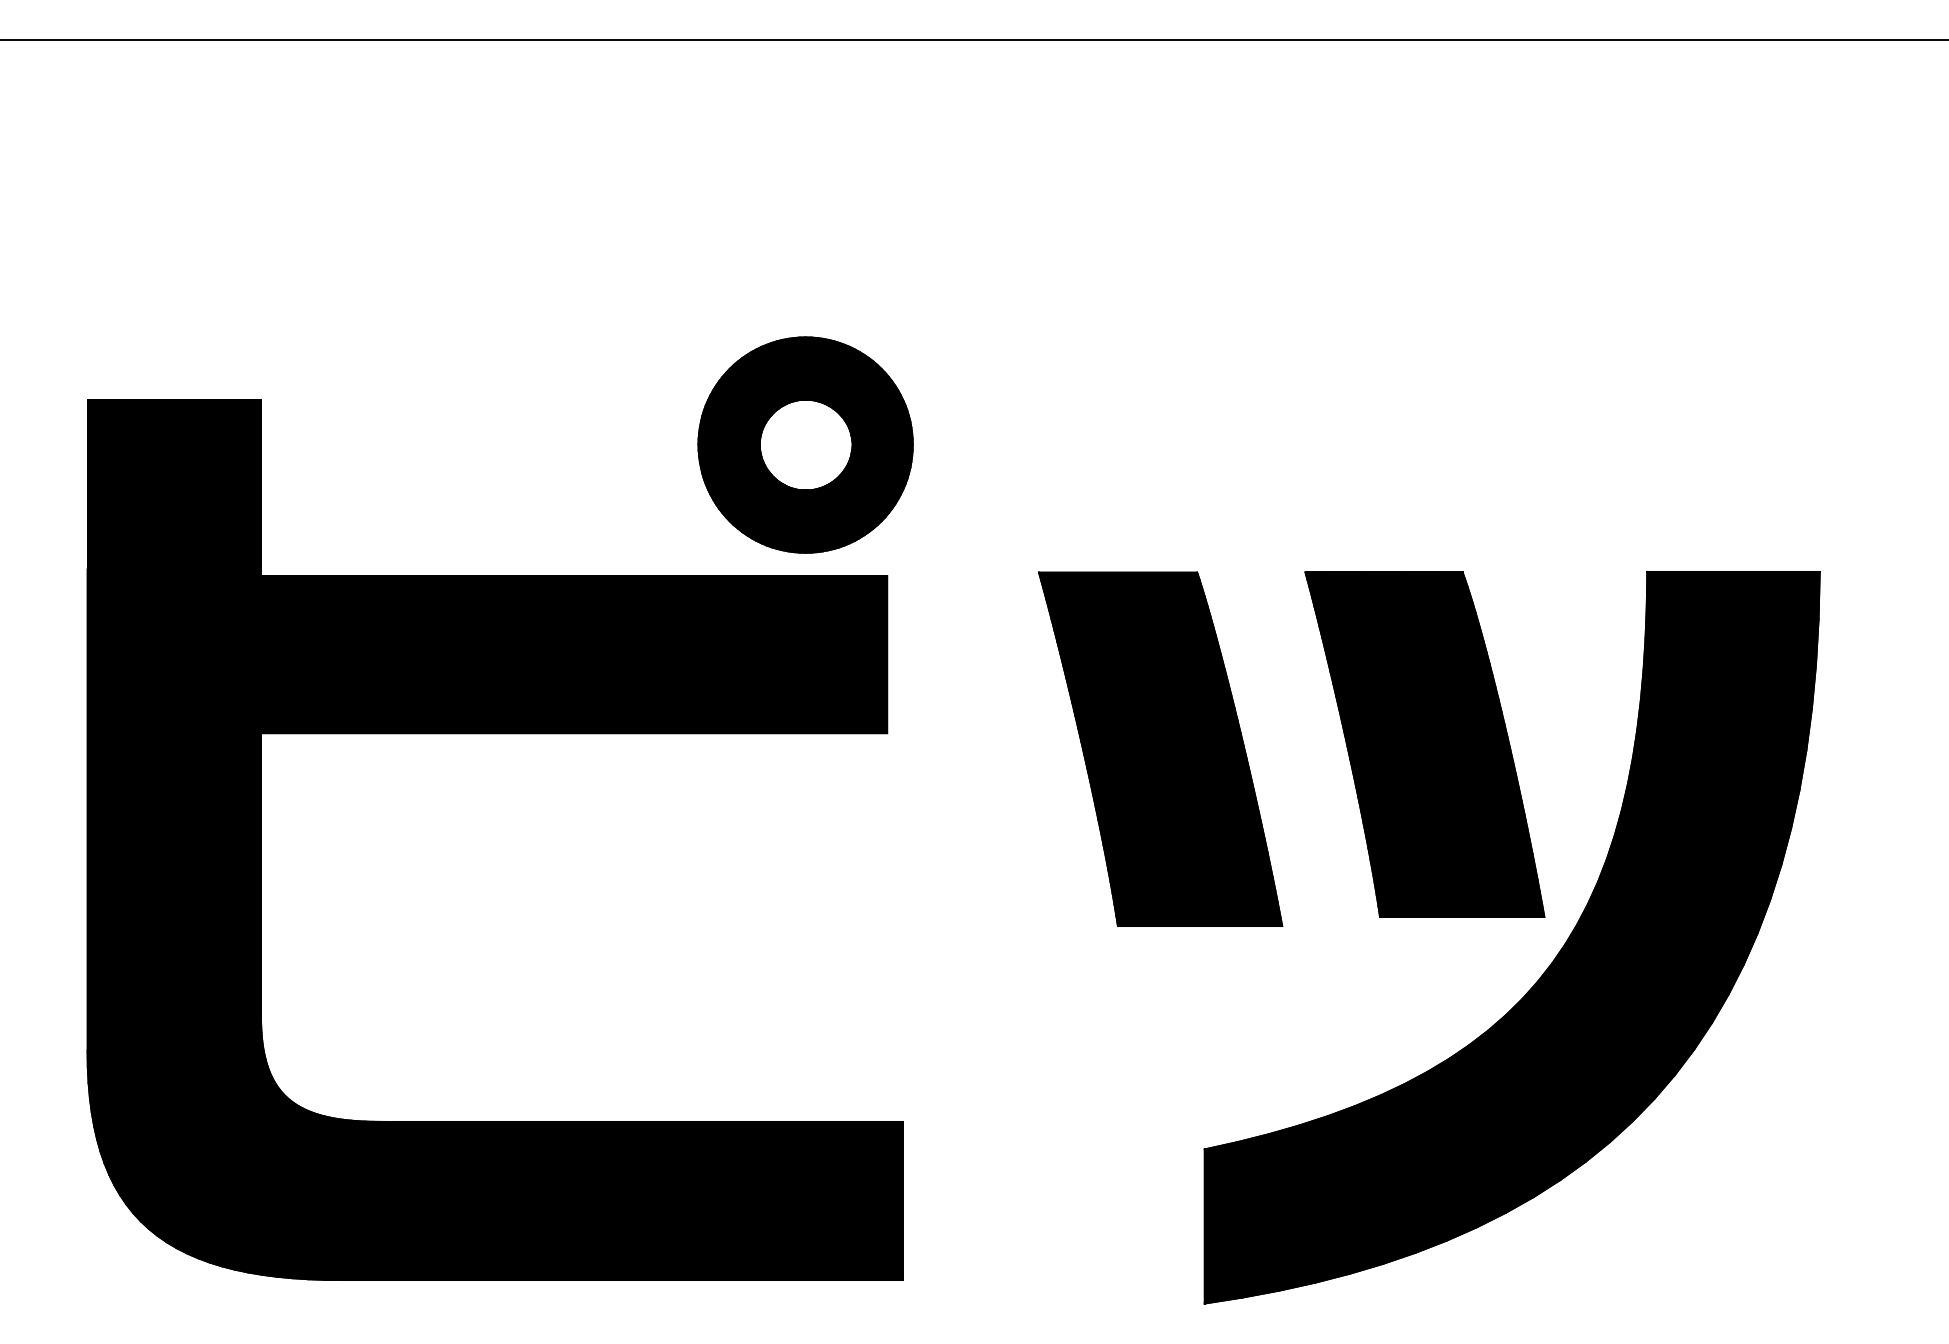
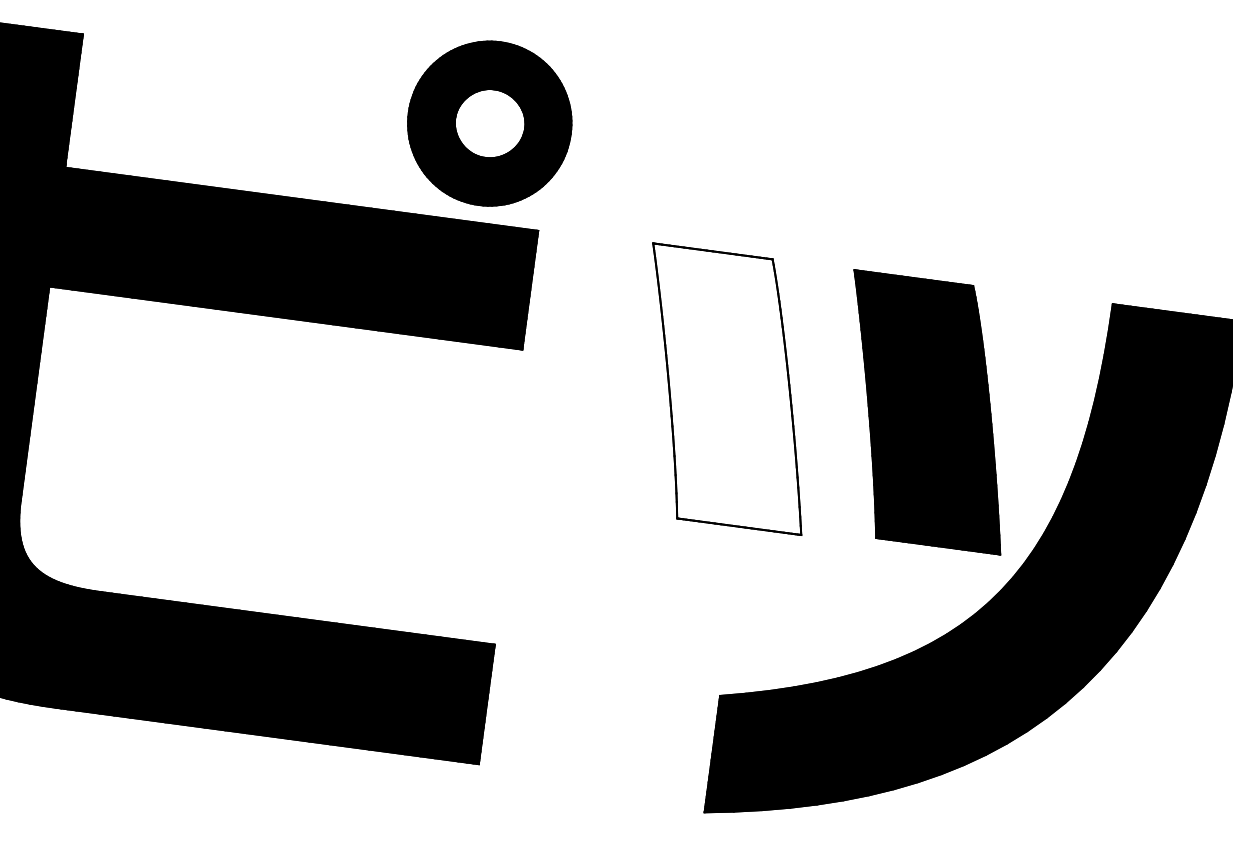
fill: (1160, 749) -> (727, 389), removed

